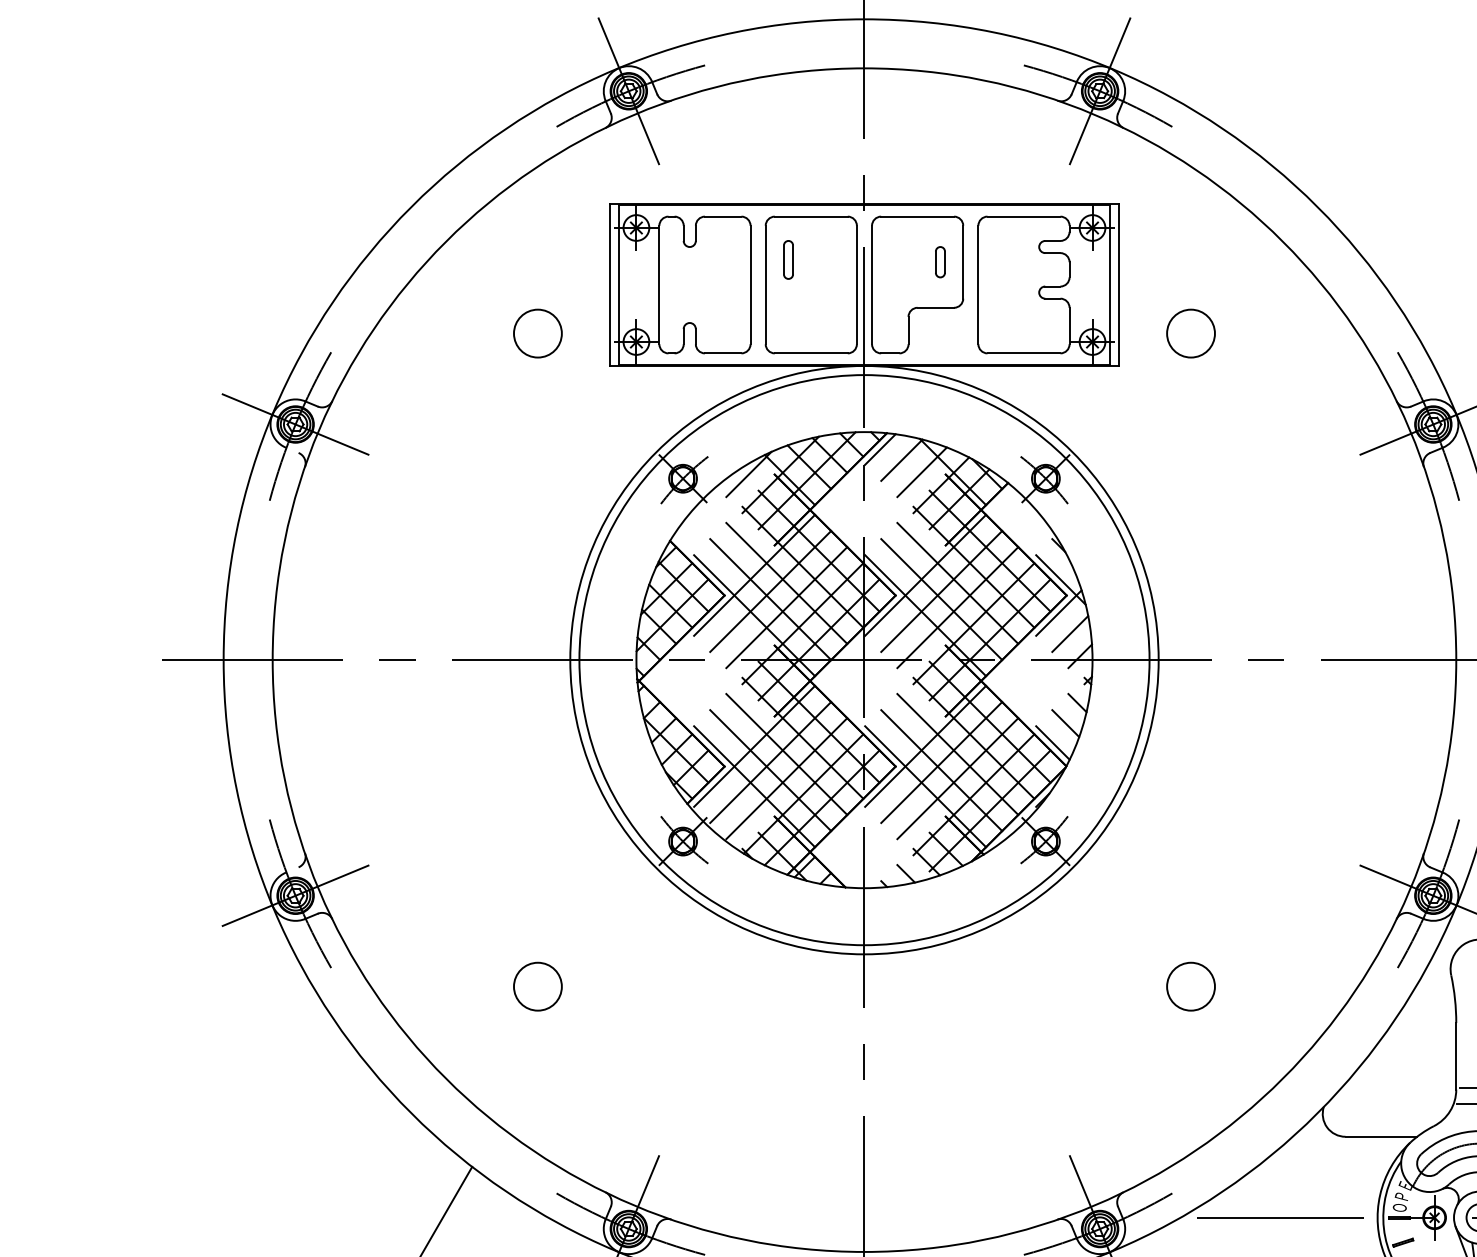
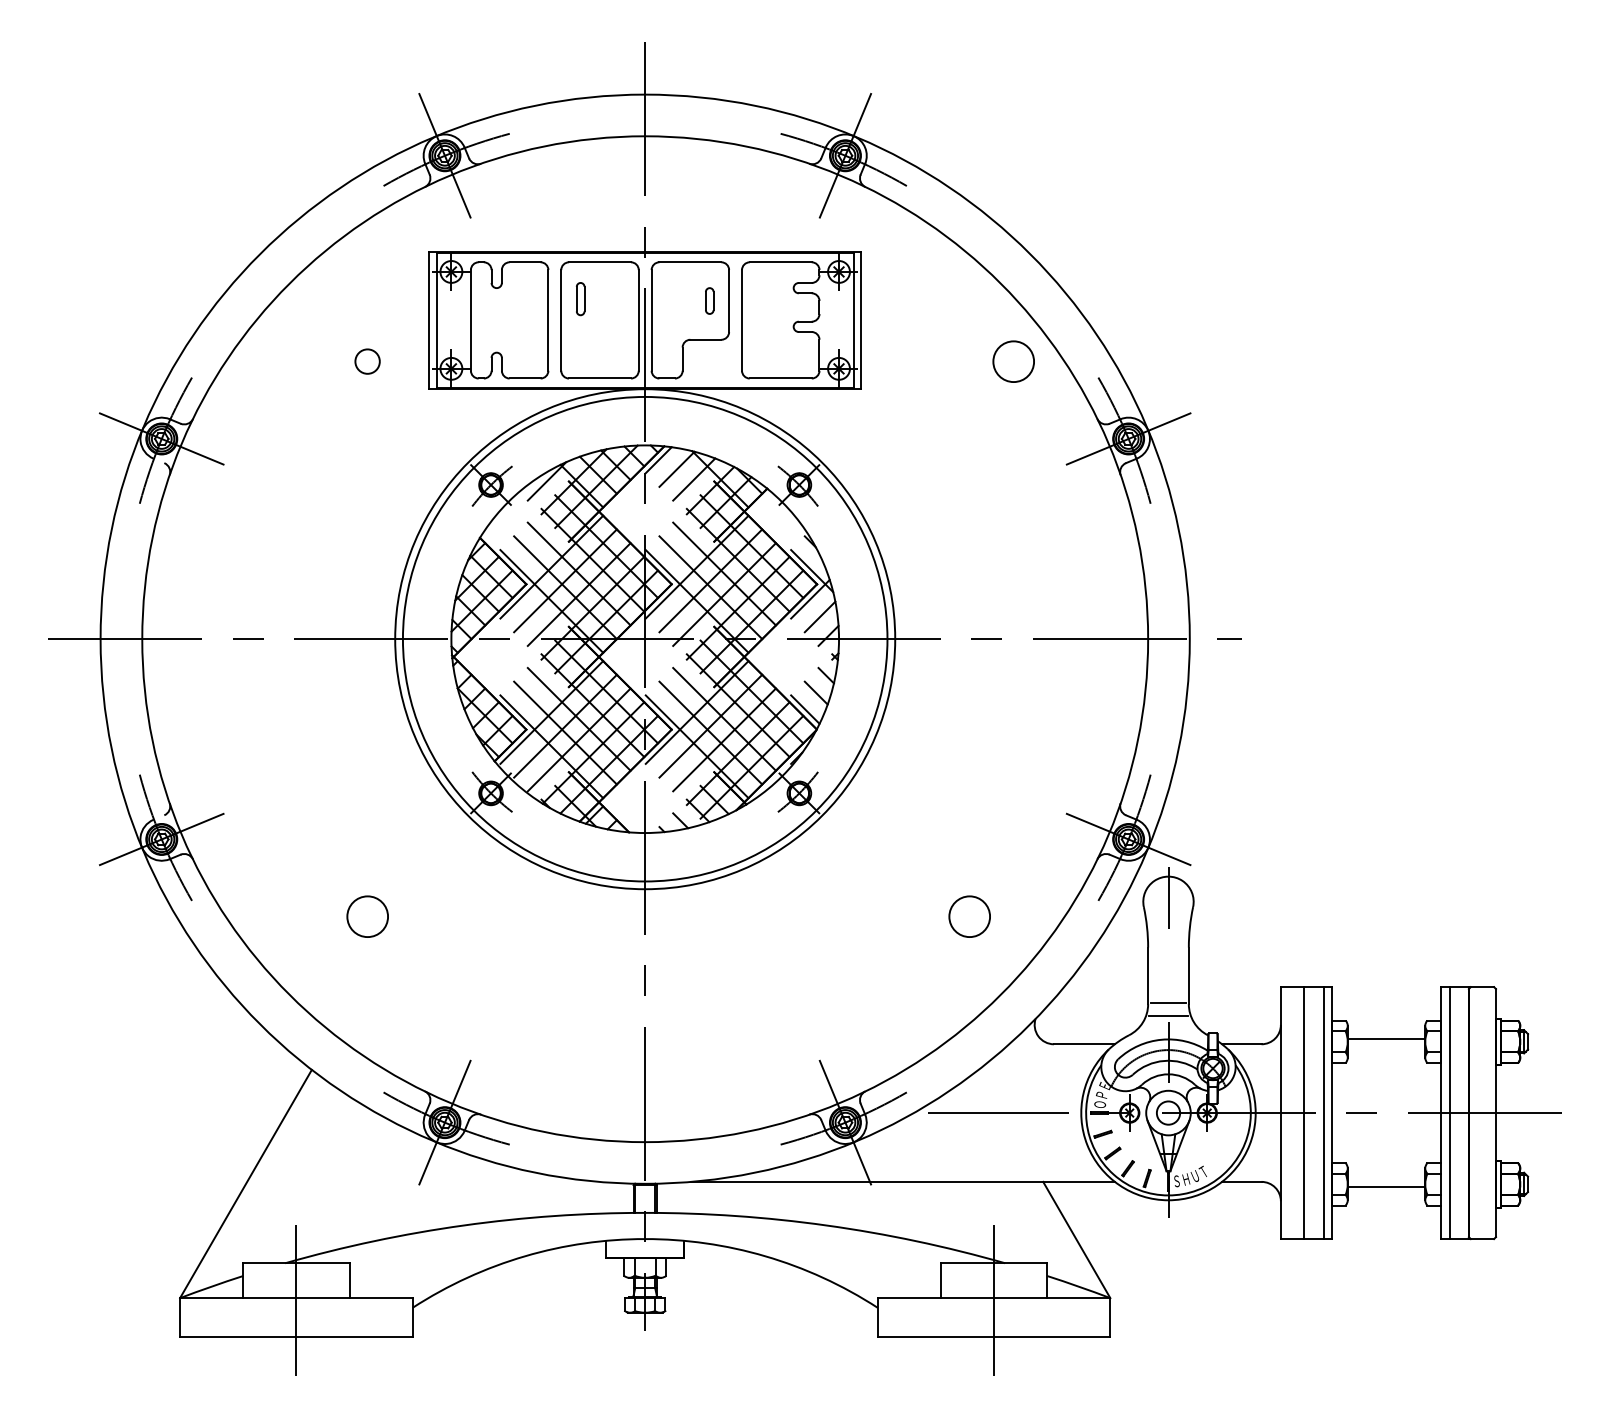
circle: (537, 333) -> (367, 361), size x0.6
circle: (1190, 333) -> (1013, 361), moved
circle: (1190, 986) -> (969, 916), moved

